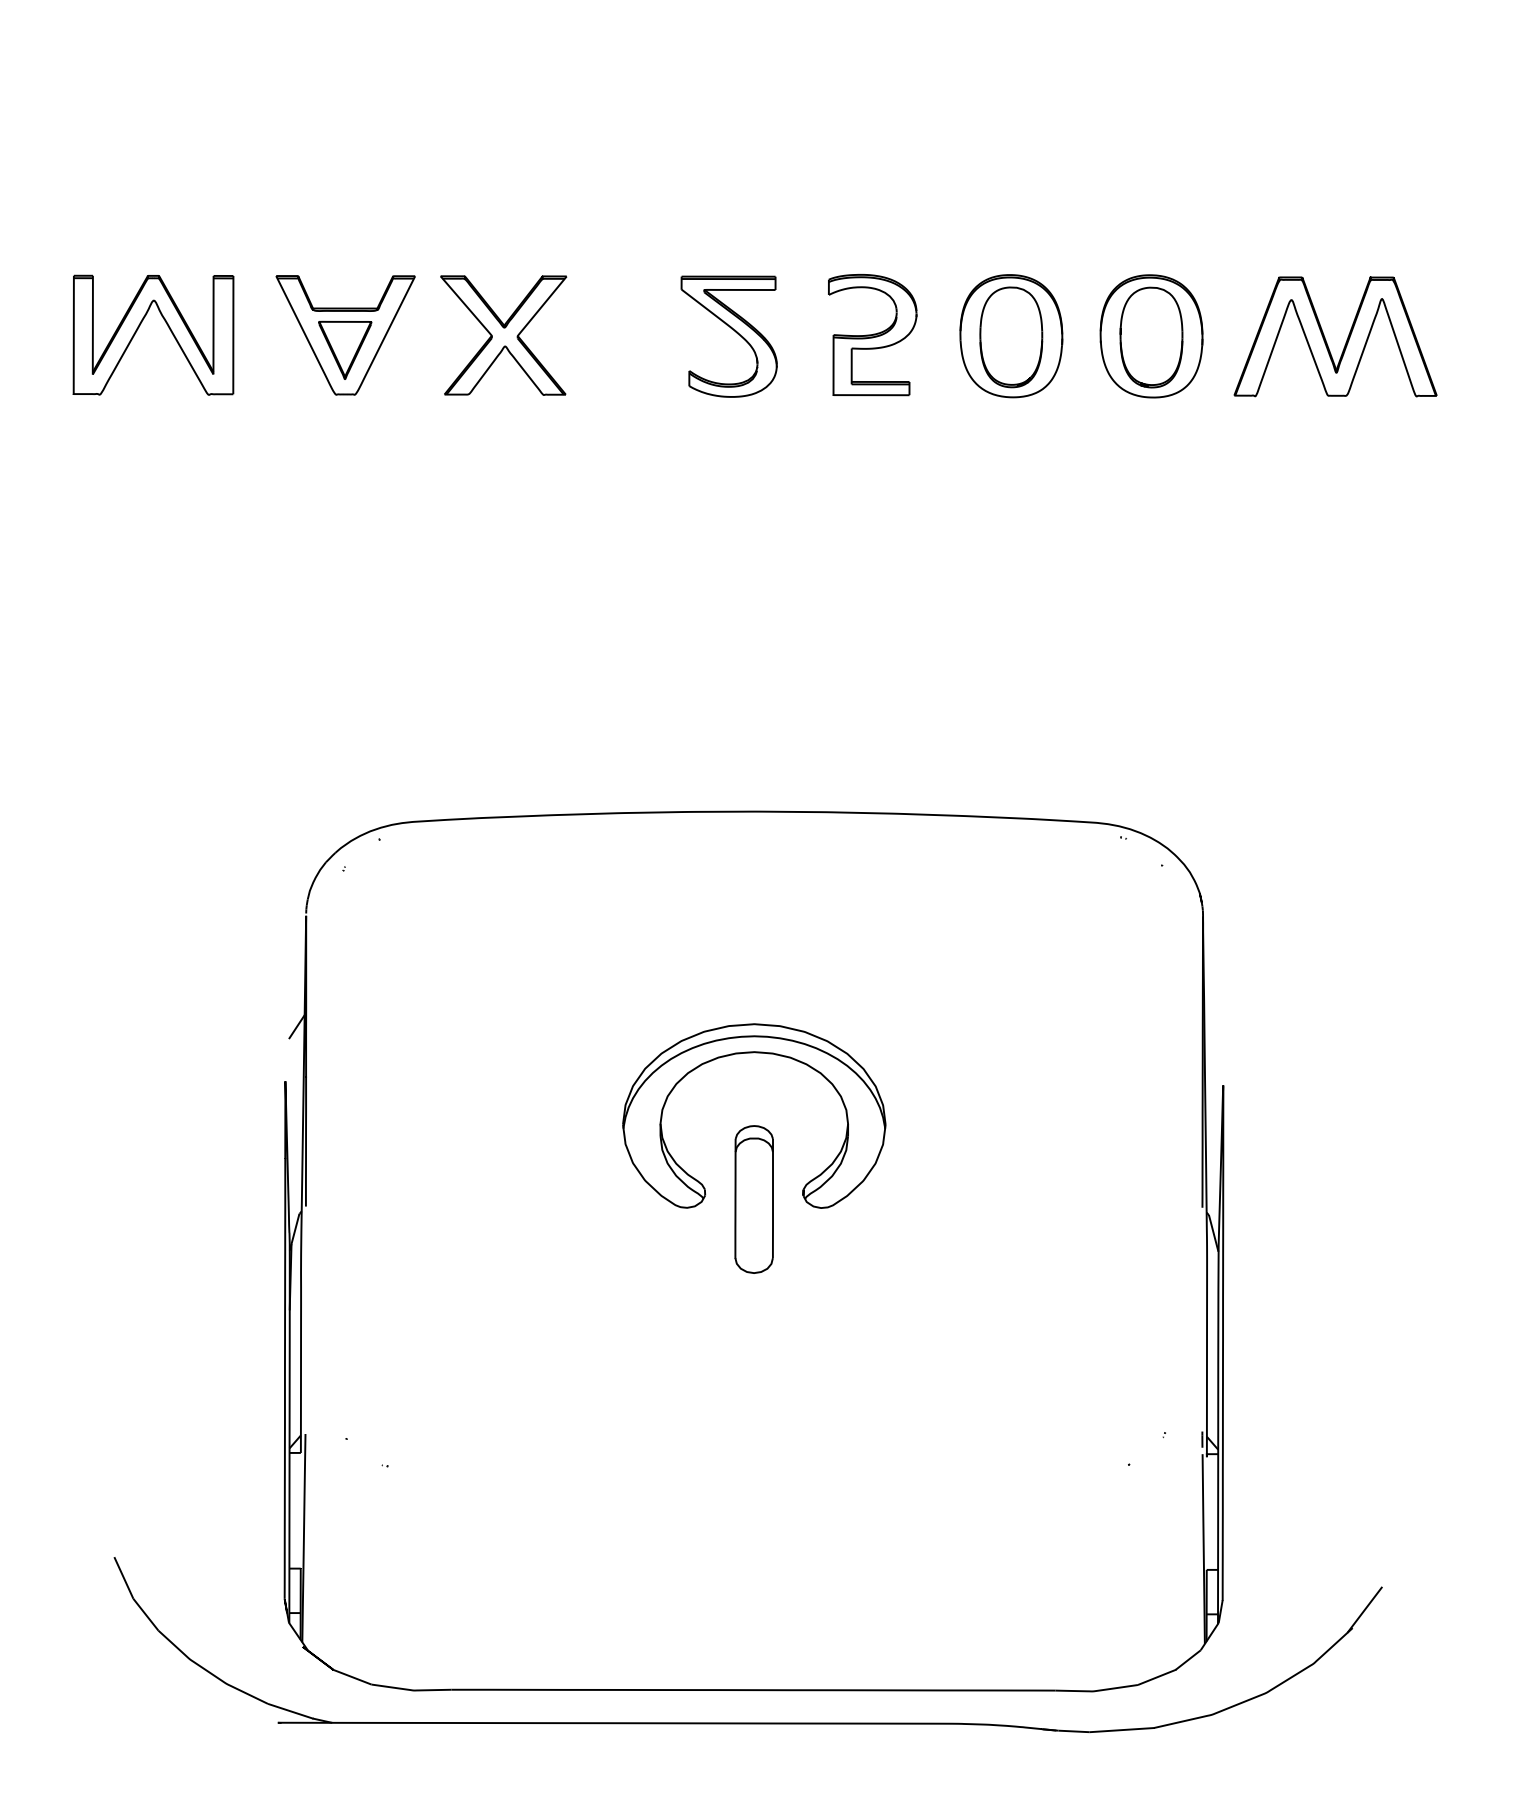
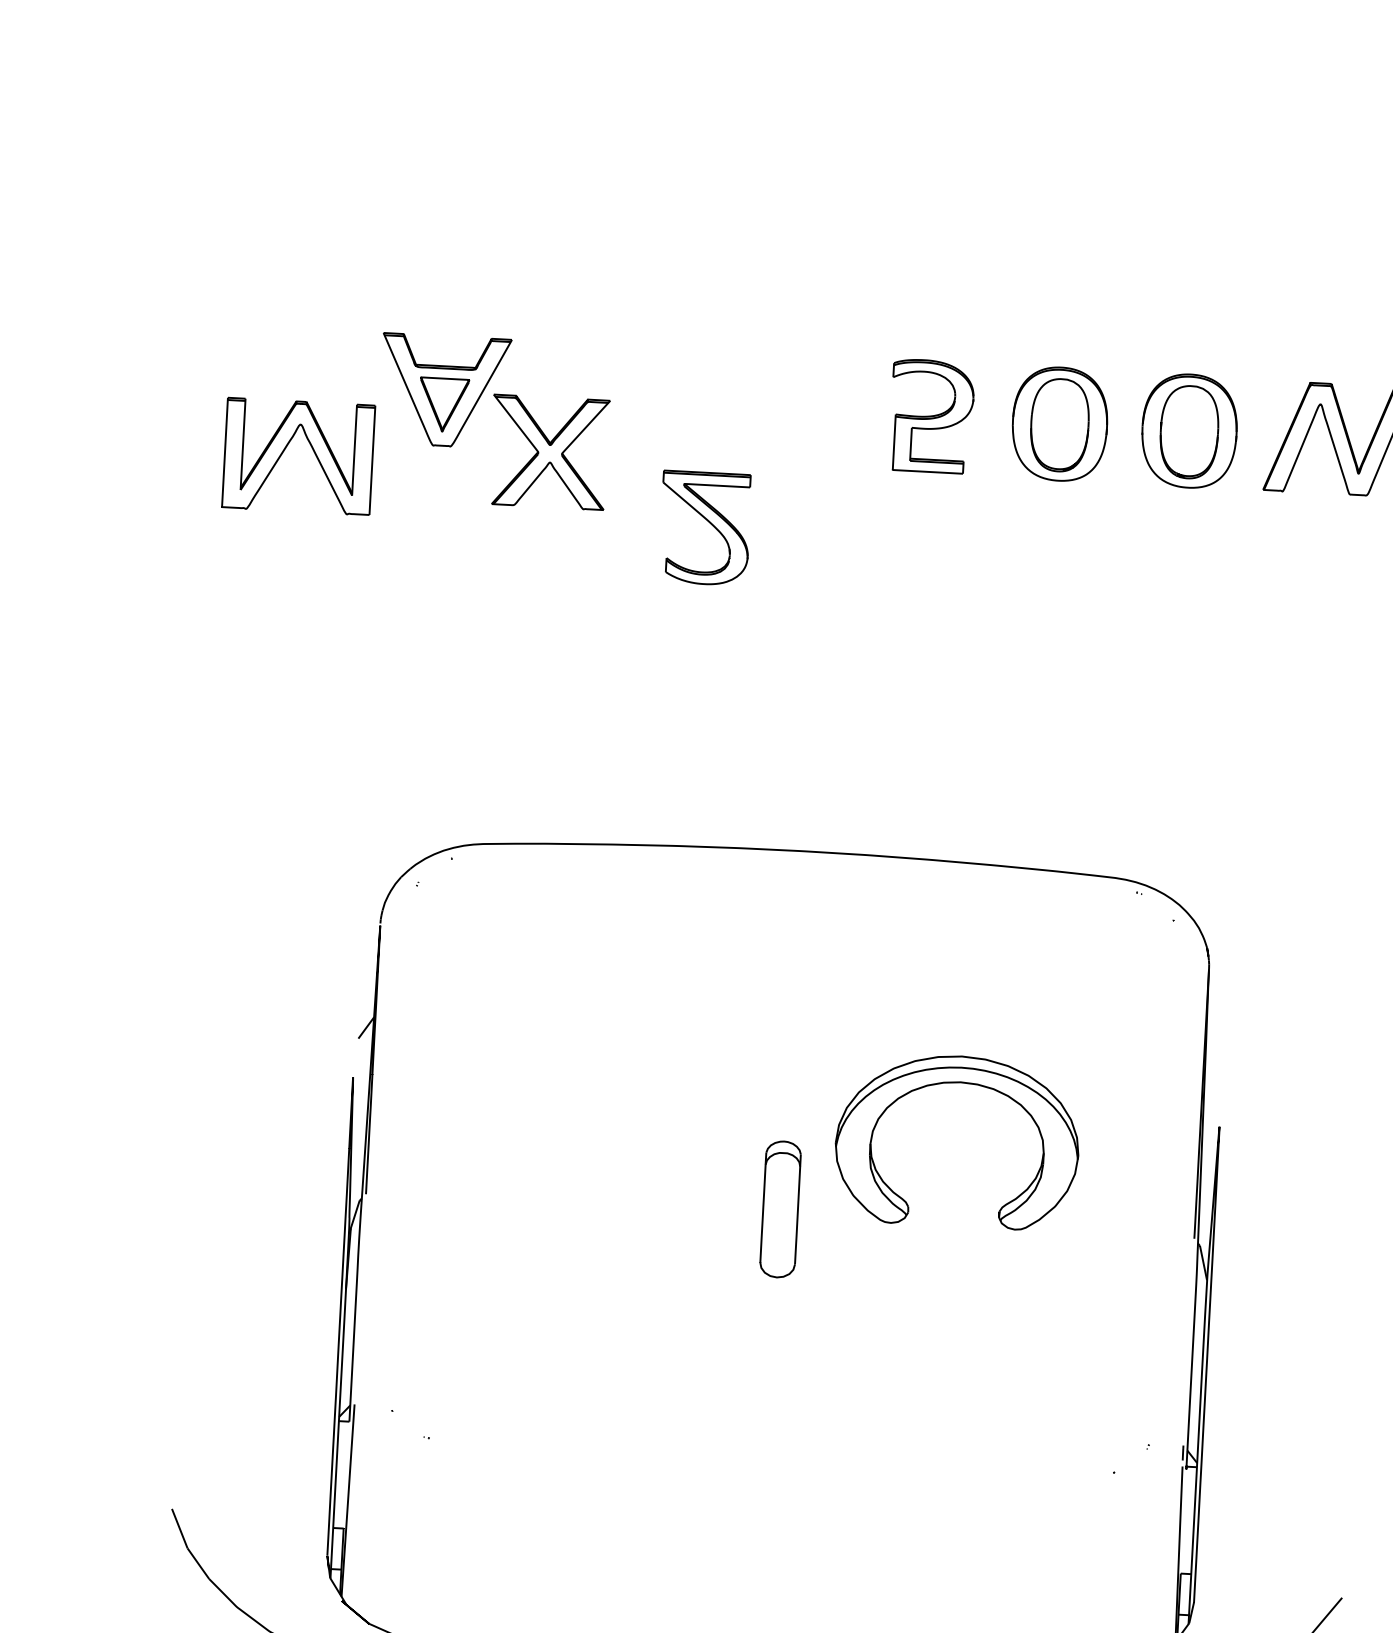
part: (139, 327) -> (286, 448), moved
part: (731, 329) -> (707, 521), moved
part: (503, 335) -> (549, 452), moved
part: (753, 1053) -> (959, 1083), moved

